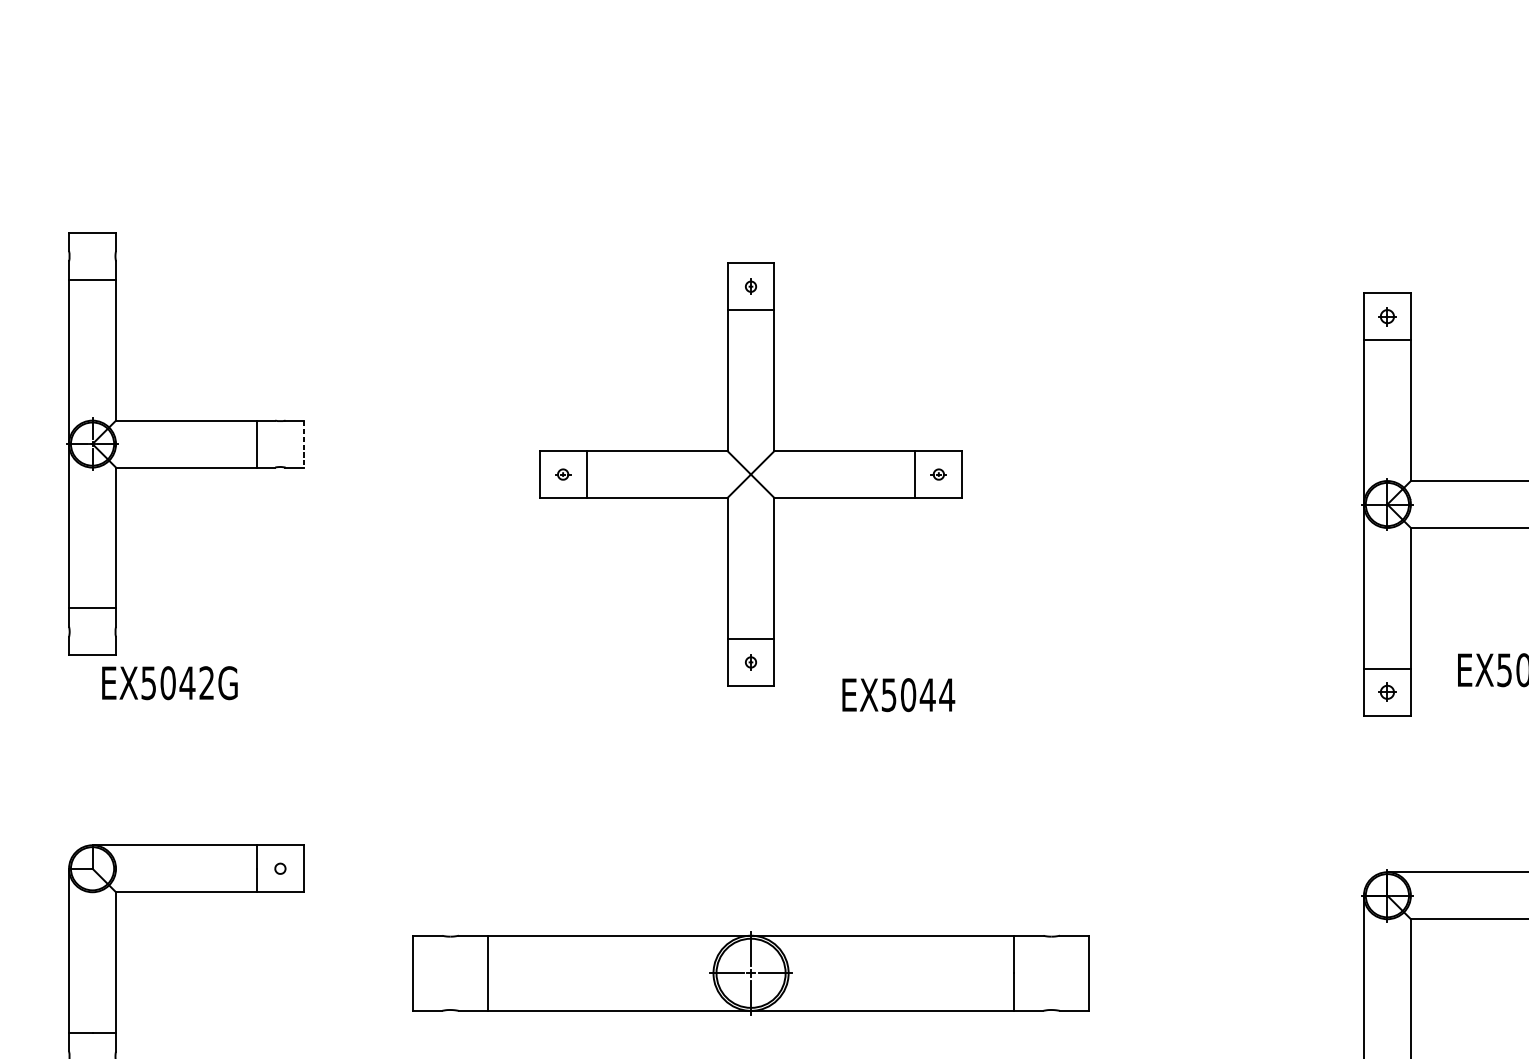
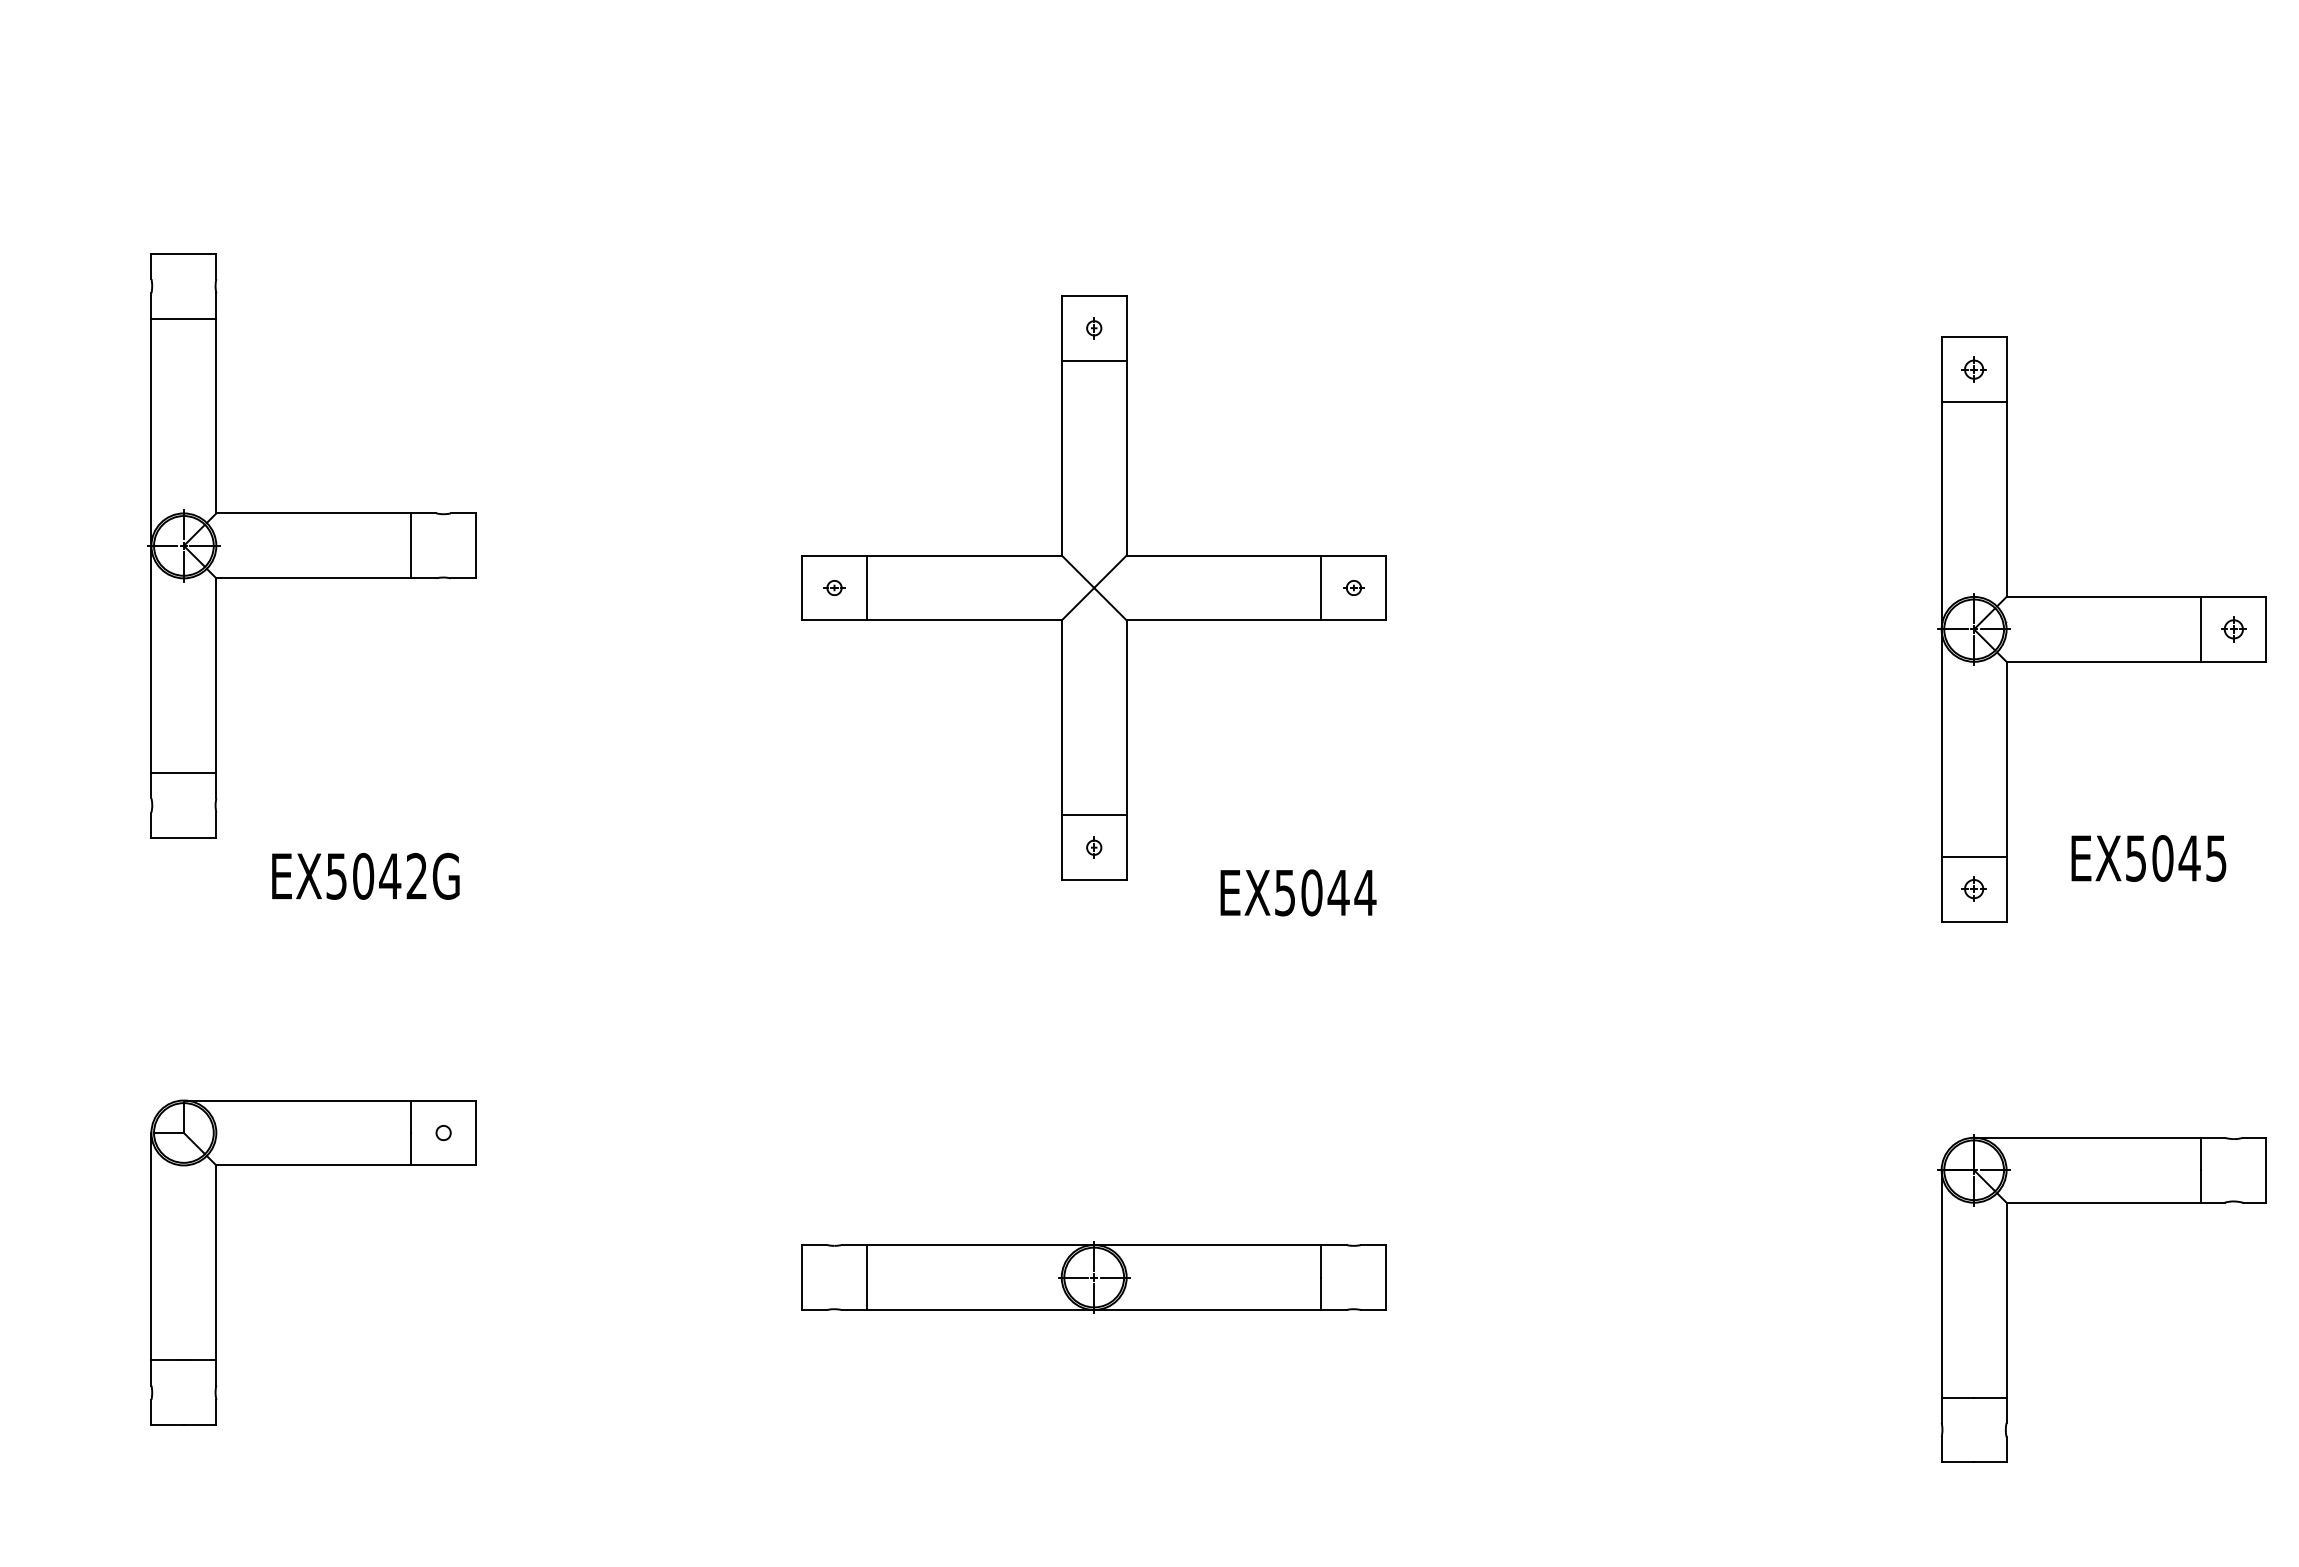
line: (304, 444) -> (476, 546), dashed -> solid
text: (169, 682) -> (365, 875), moved
part: (750, 973) -> (1093, 1277), size x0.62

